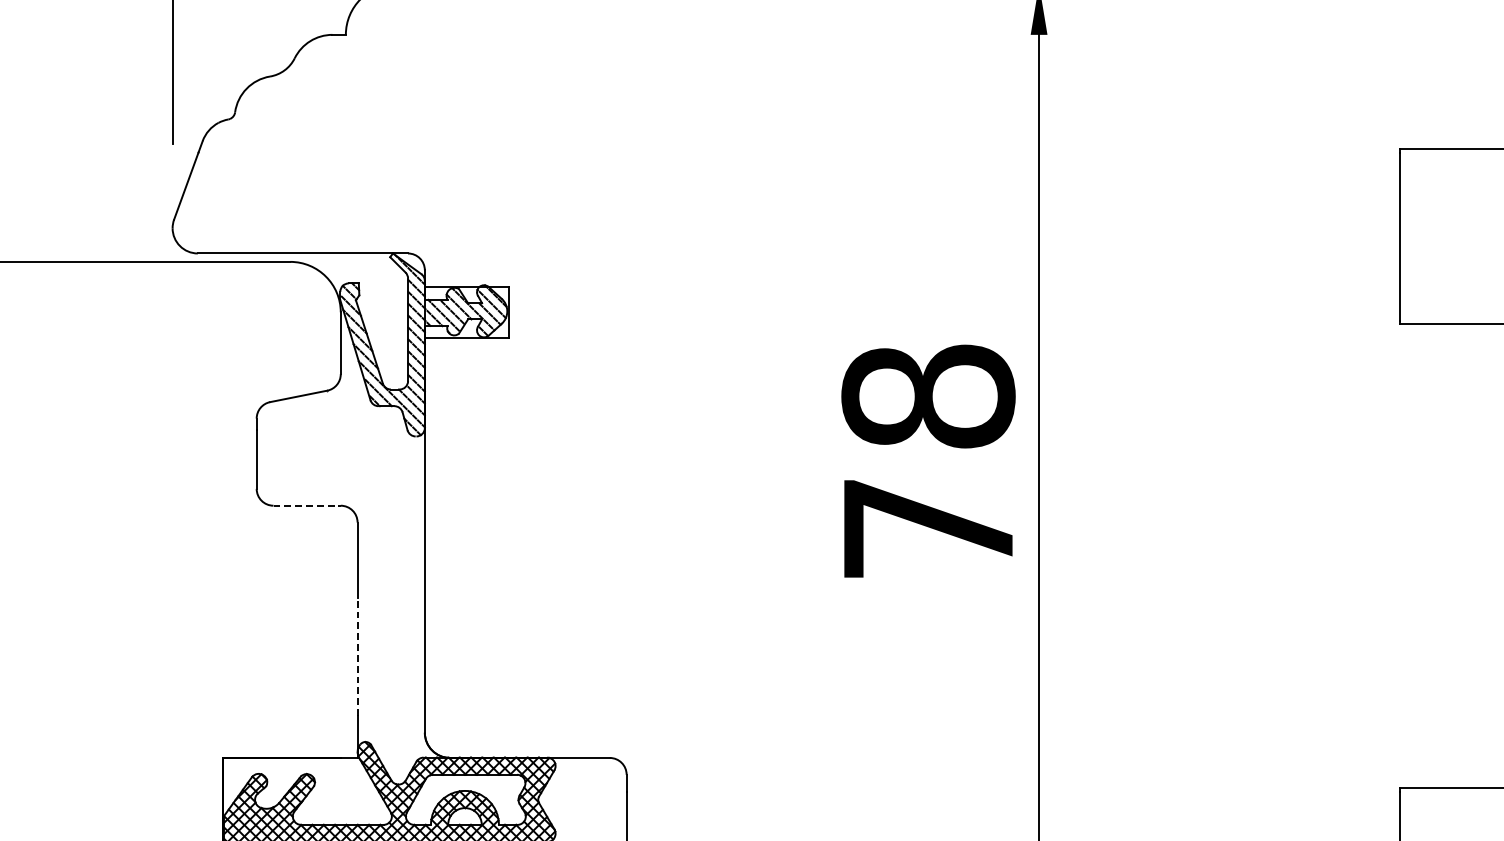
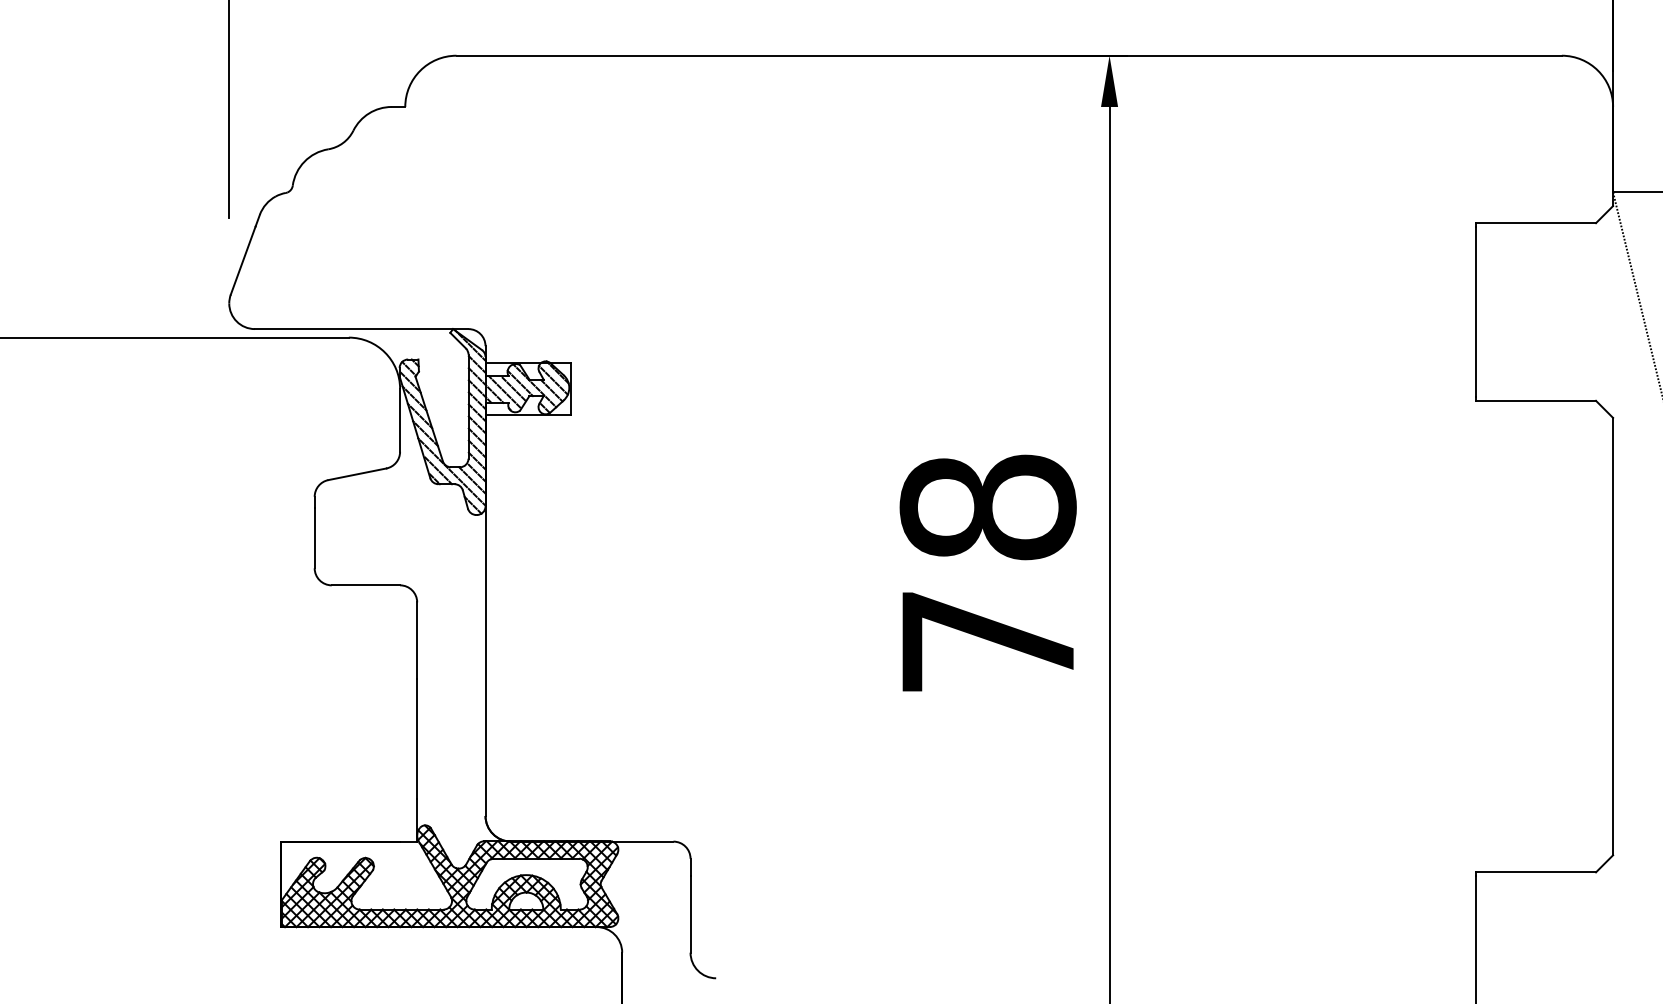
text: (927, 460) -> (987, 572), moved
line: (307, 505) -> (366, 585), dashed -> solid
line: (357, 657) -> (417, 739), dashed -> solid

